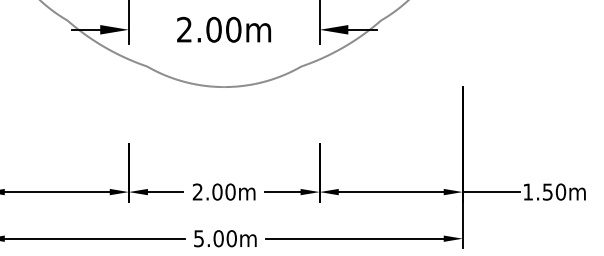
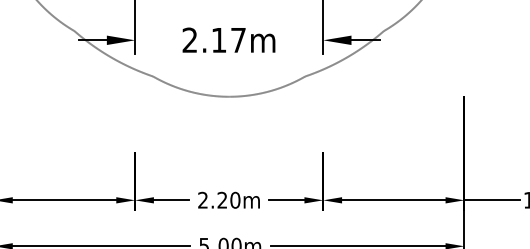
text: (223, 29) -> (228, 40), 2.00m -> 2.17m
text: (217, 191) -> (222, 199), 2.00m -> 2.20m

